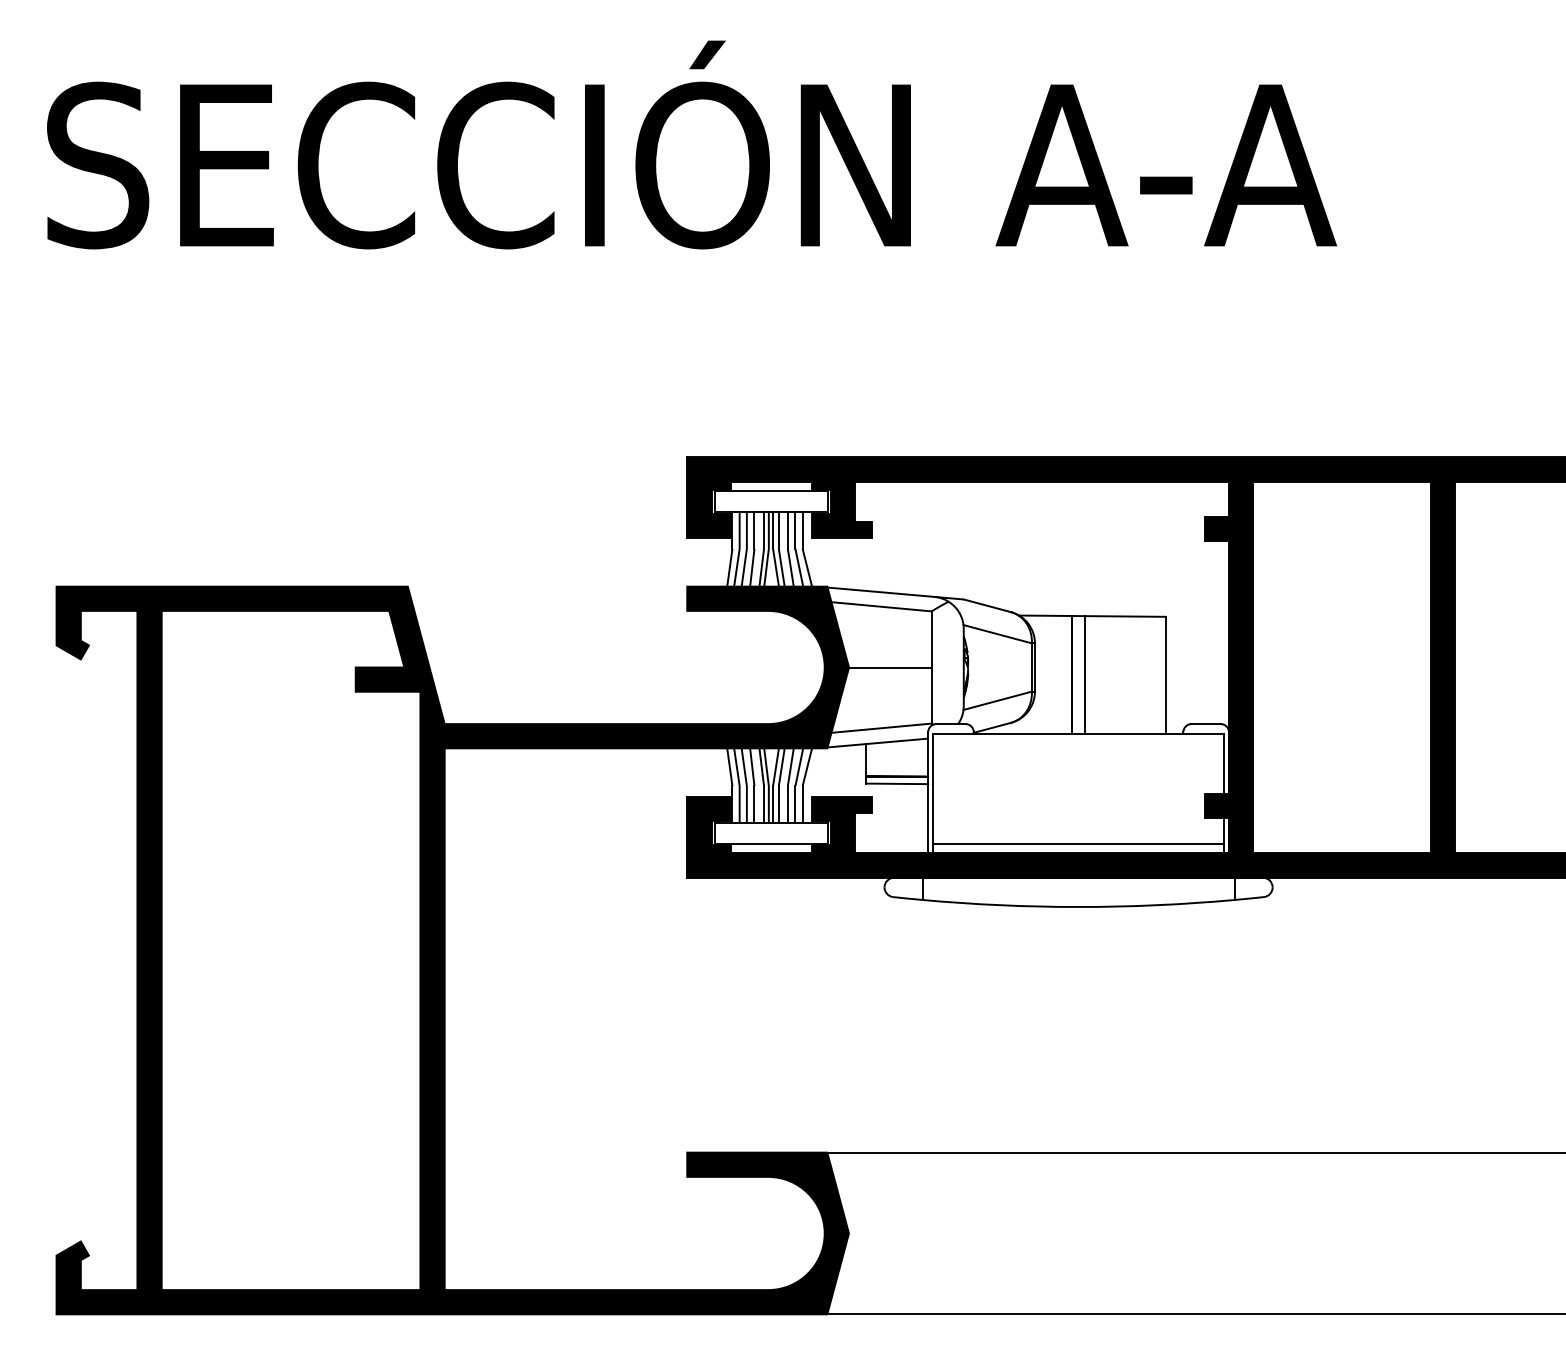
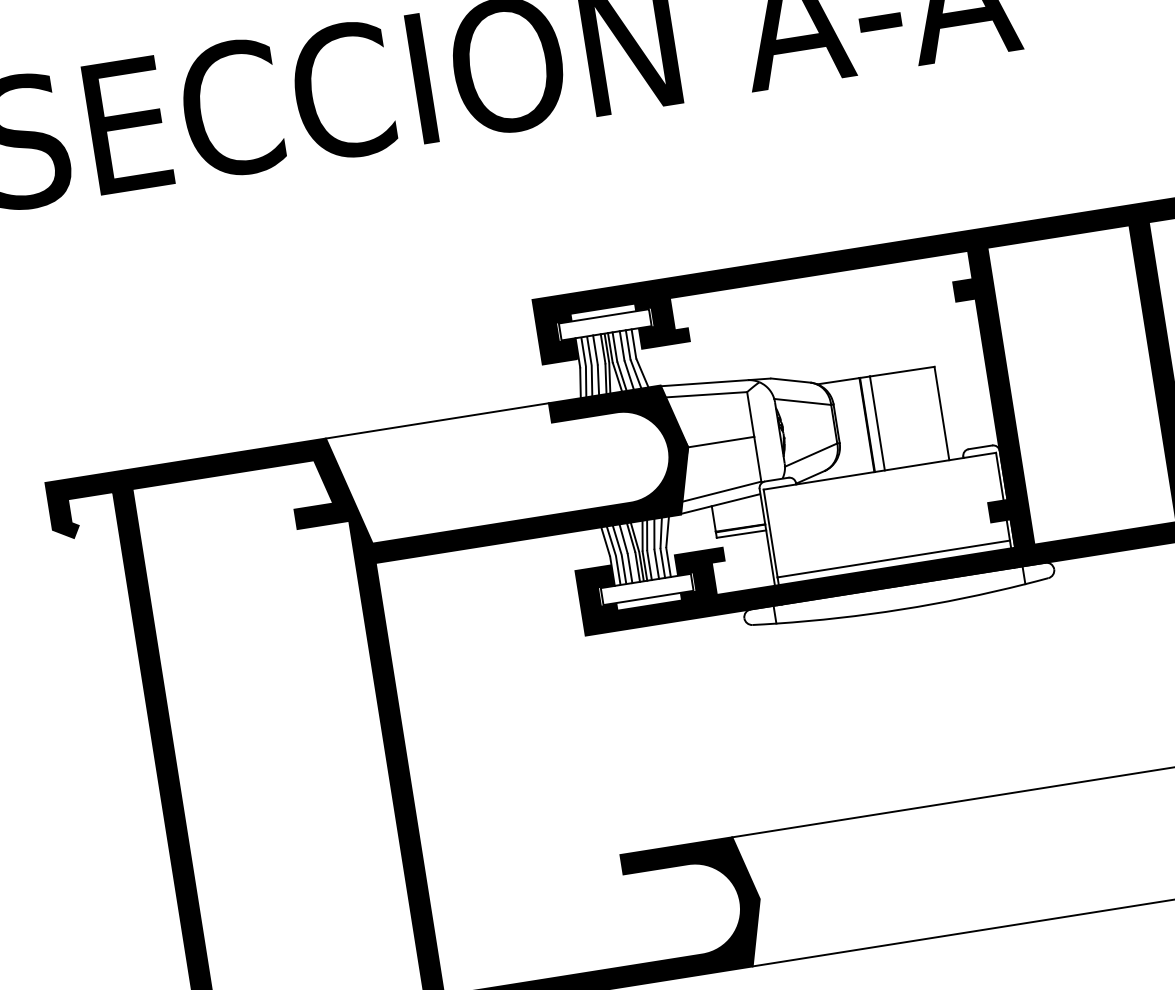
line: (547, 586) -> (437, 420), added

